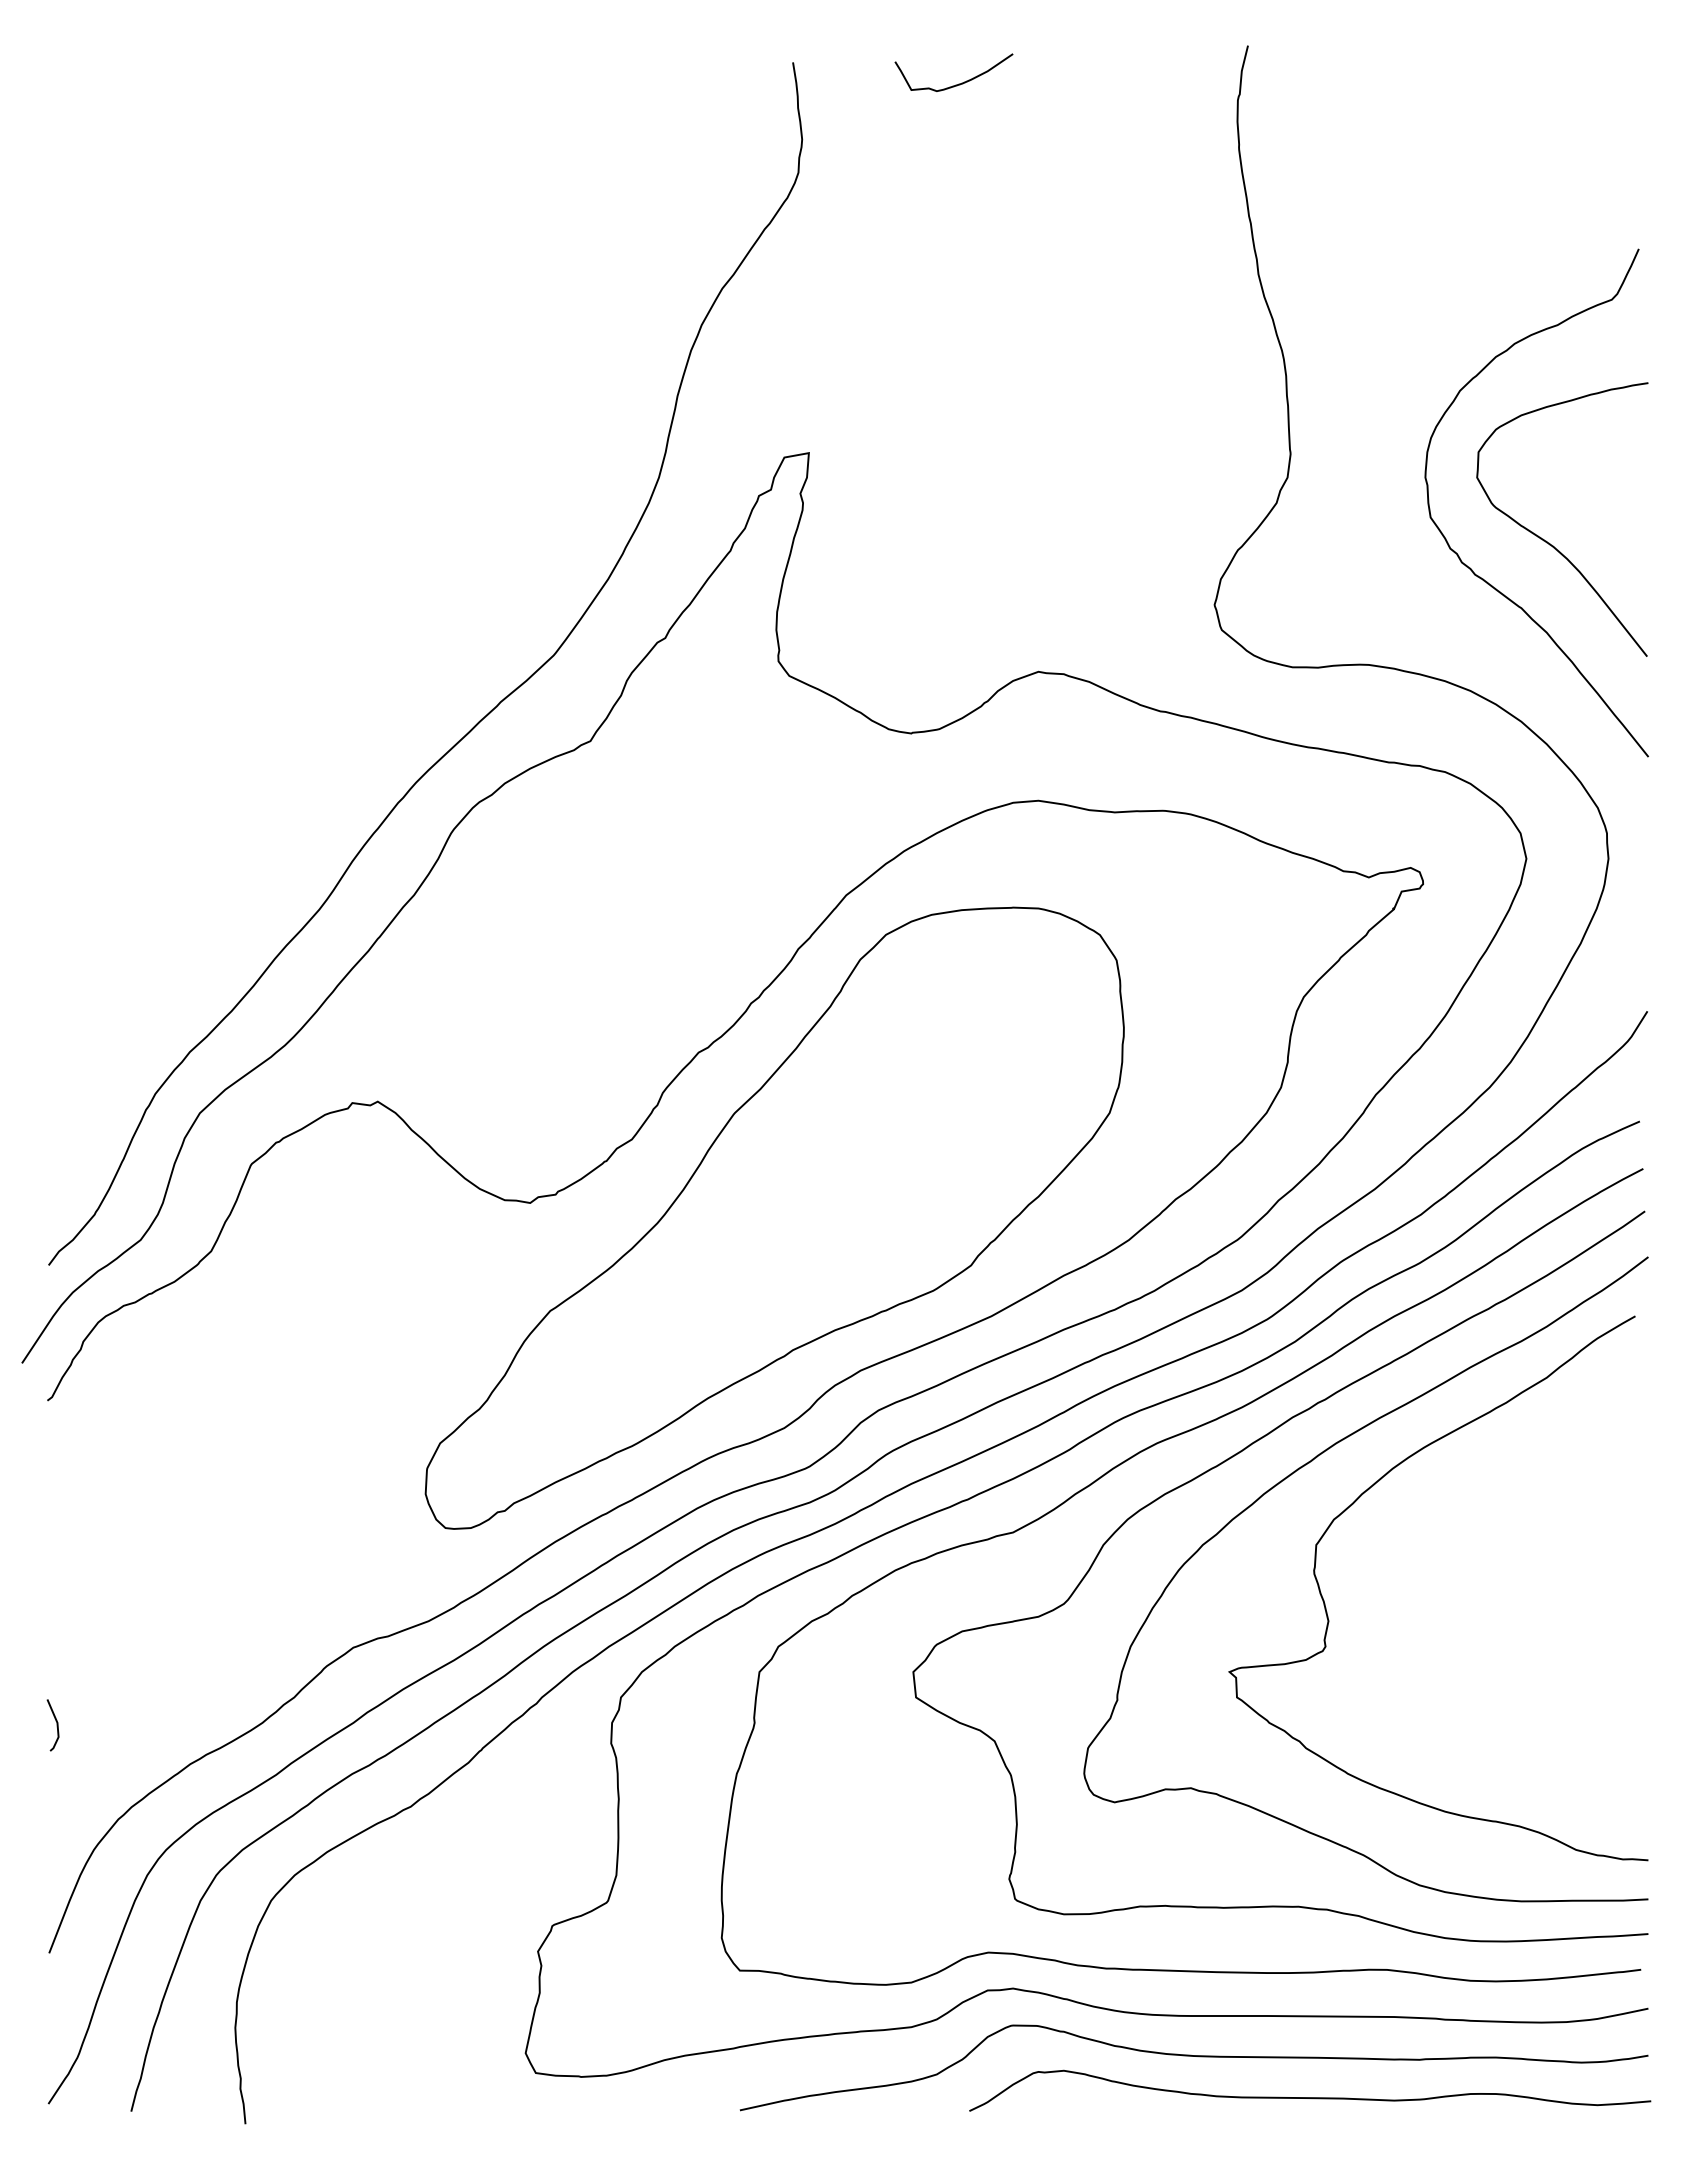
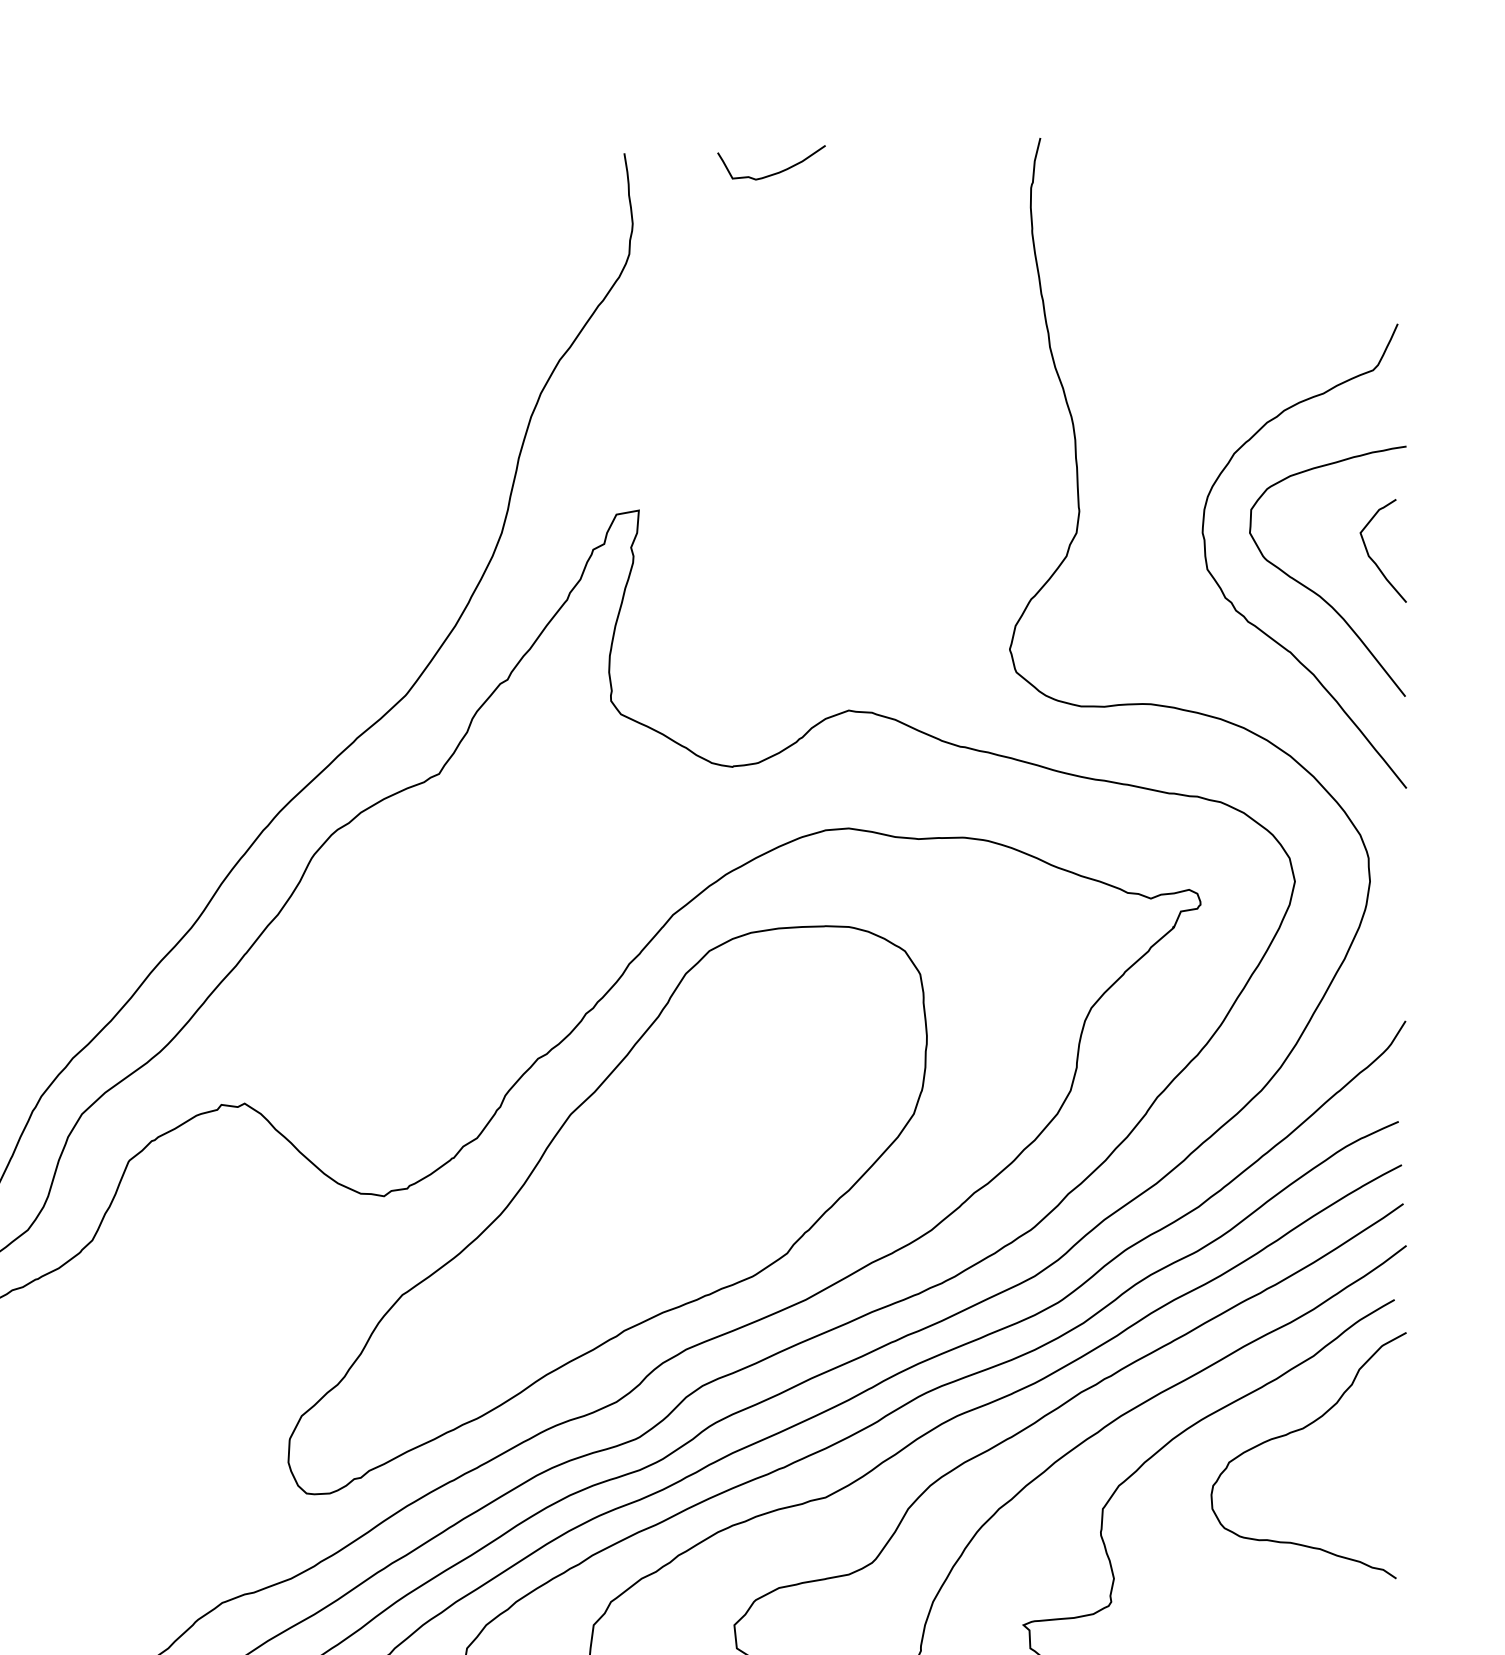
curve: (1612, 507) -> (1373, 560), added
curve: (1531, 1459) -> (1299, 1430), added

